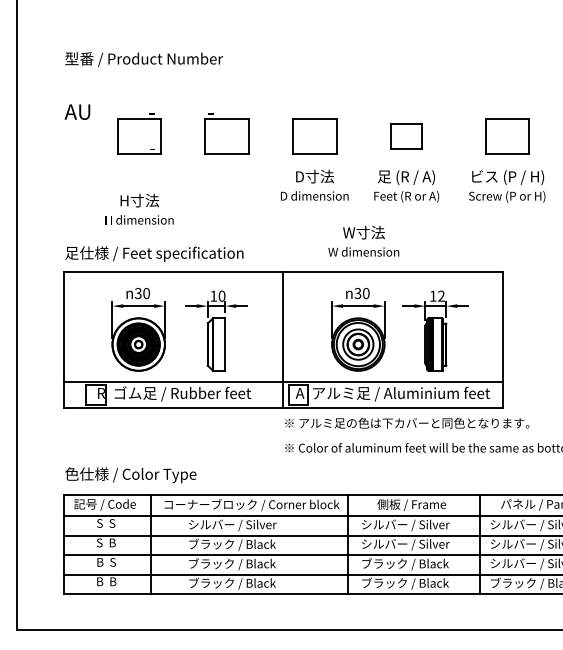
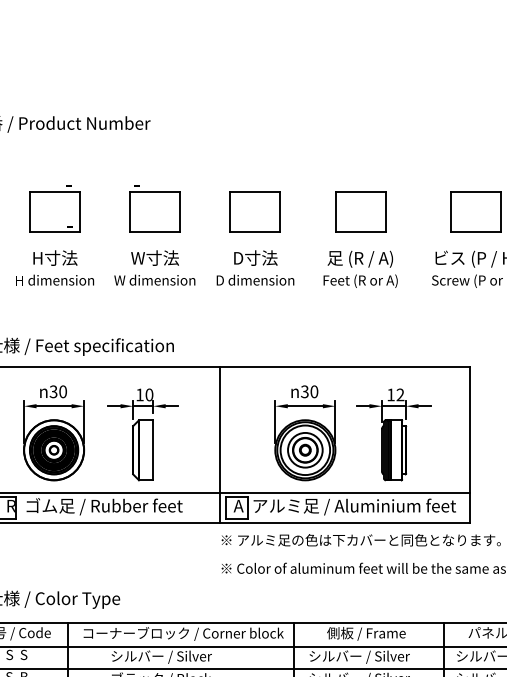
part: (406, 136) -> (360, 212), size x1.43
text: (139, 208) -> (54, 267), moved
text: (363, 240) -> (154, 267), moved

